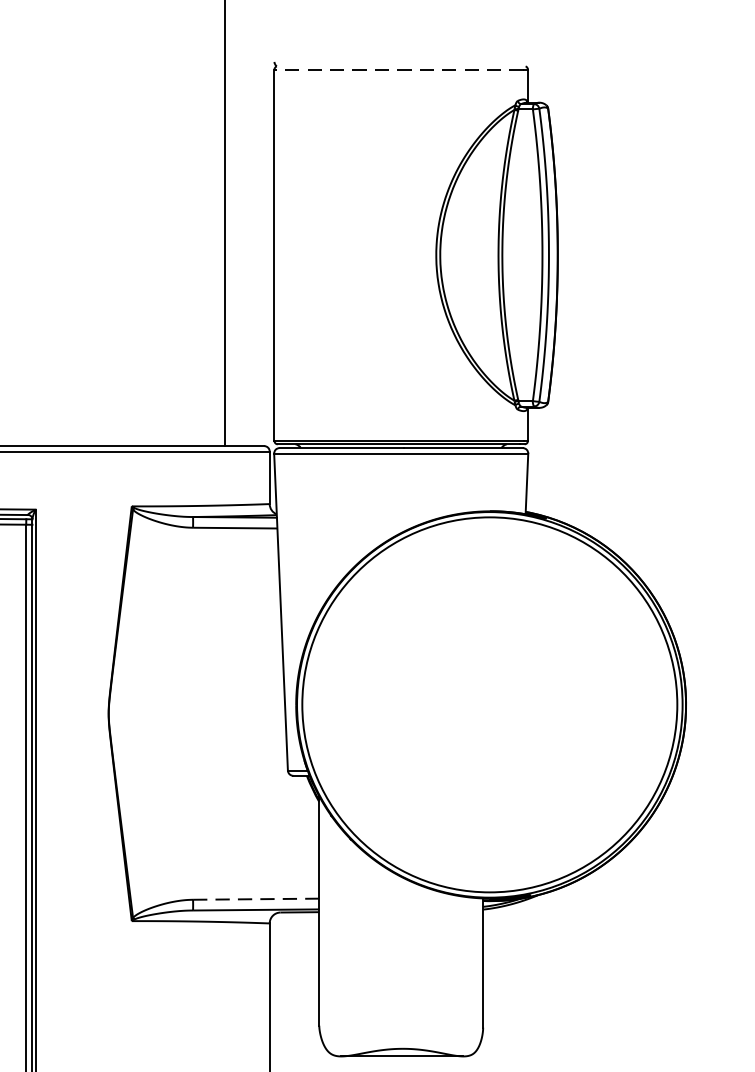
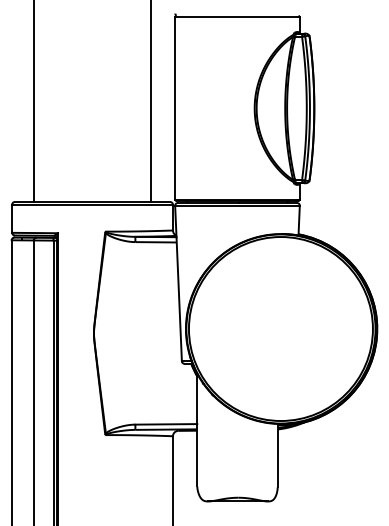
line: (397, 69) -> (235, 17), dashed -> solid
line: (256, 899) -> (166, 424), dashed -> solid

